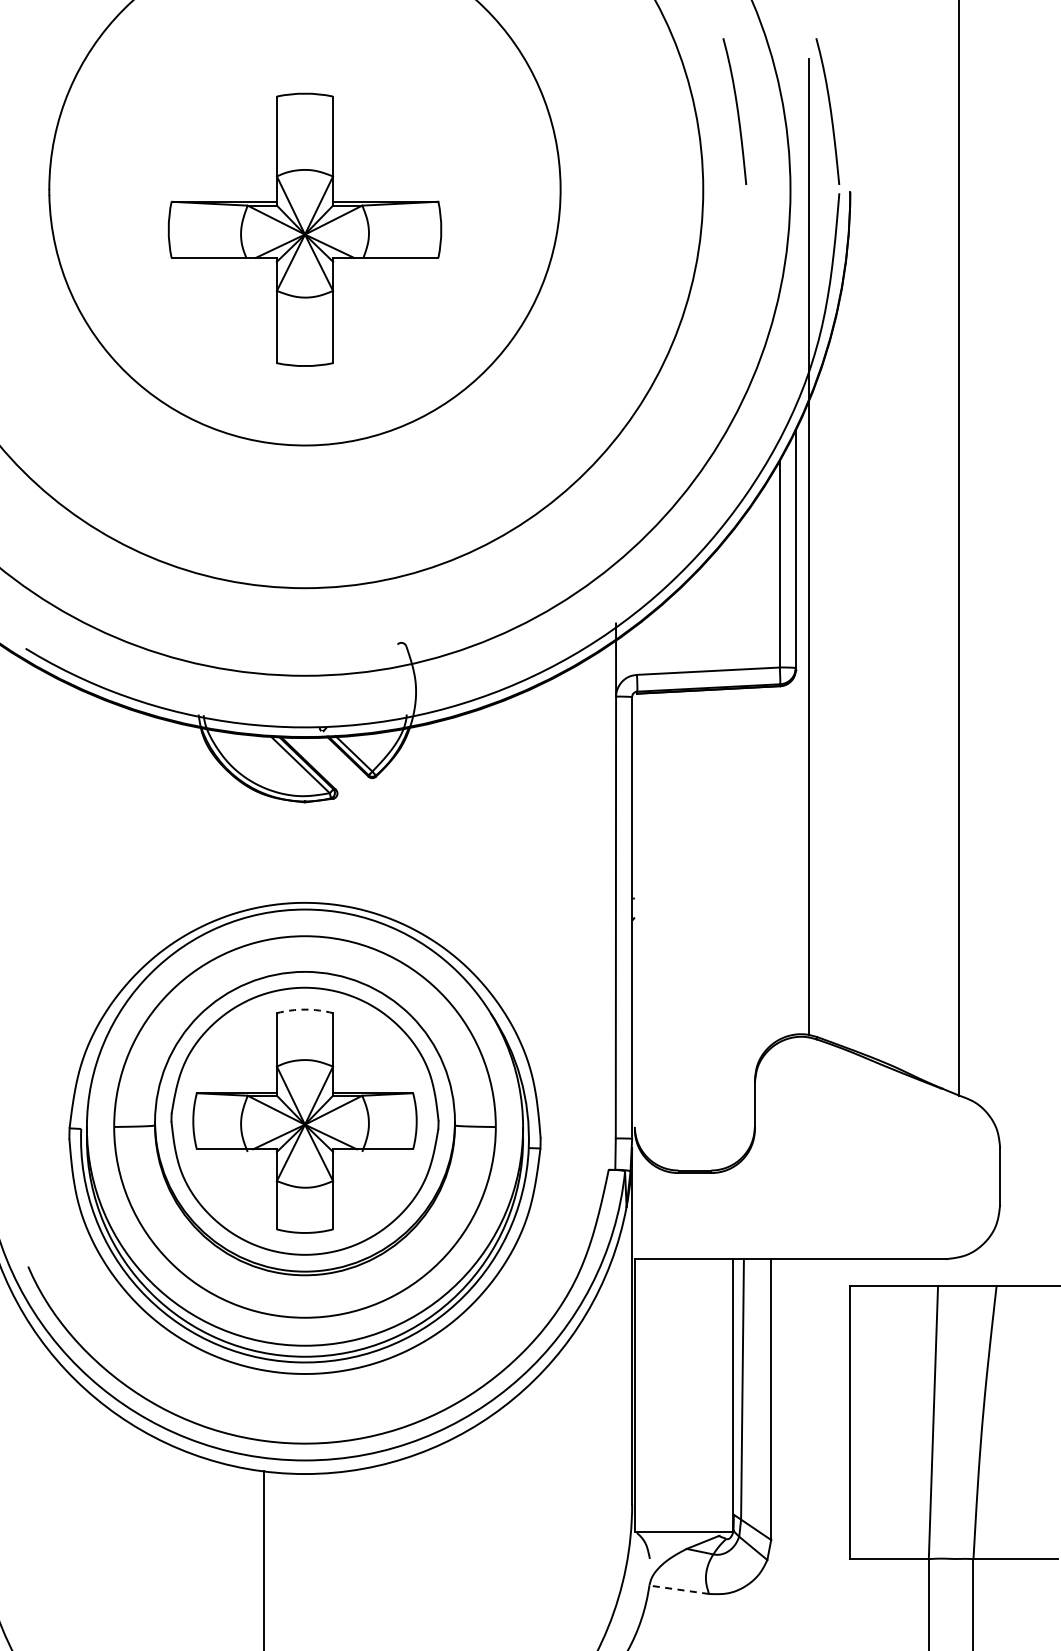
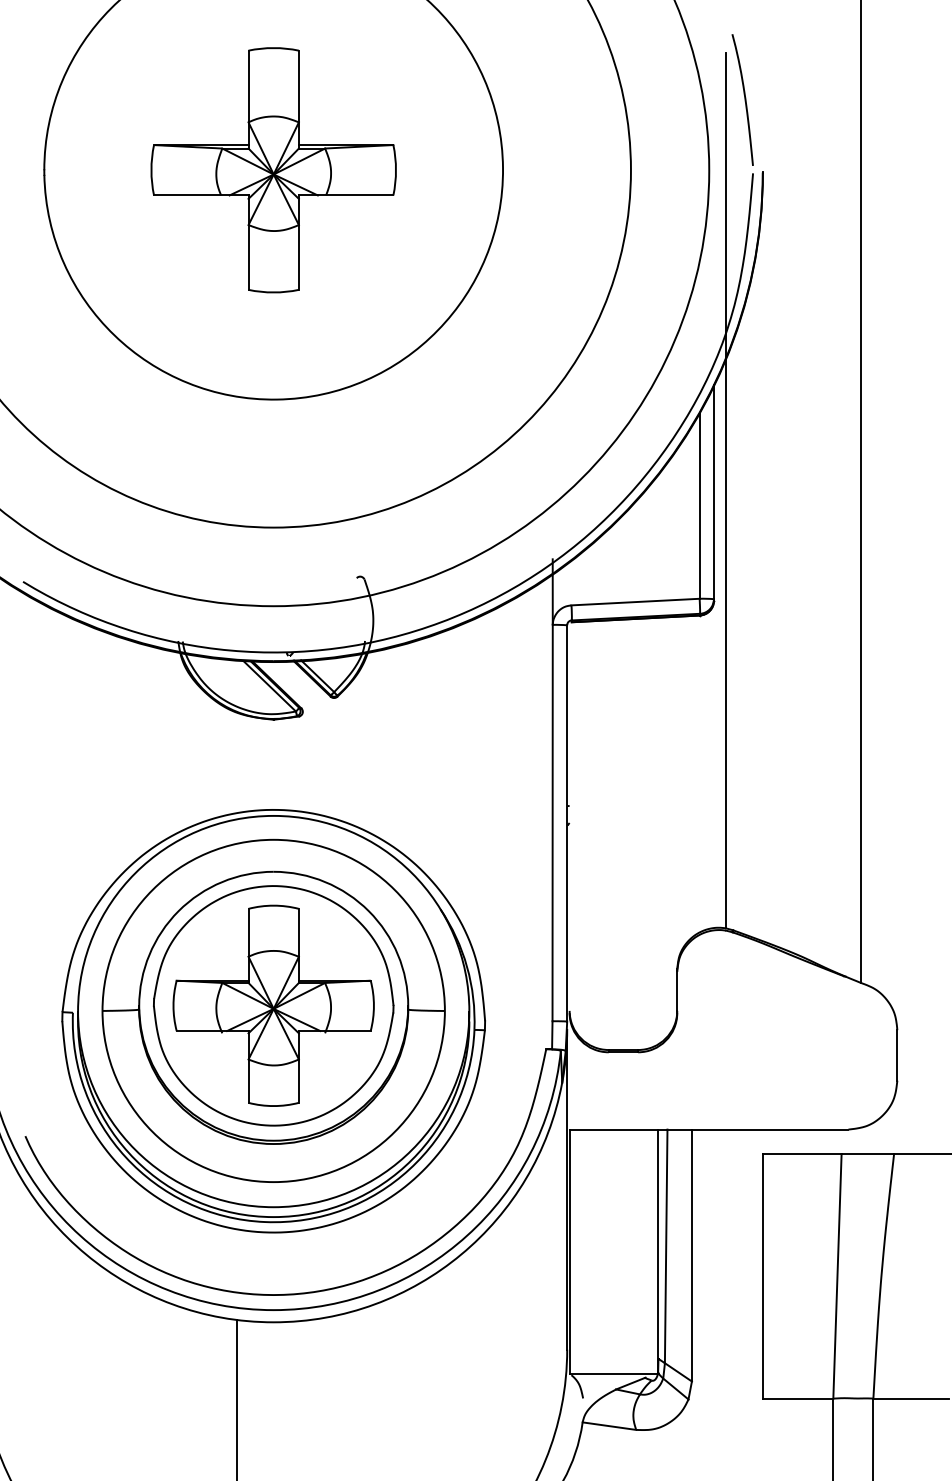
curve: (736, 110) -> (660, 99), removed
part: (304, 229) -> (273, 169), moved
arc: (305, 1009) -> (274, 905), dashed -> solid
line: (678, 1589) -> (608, 1425), dashed -> solid

